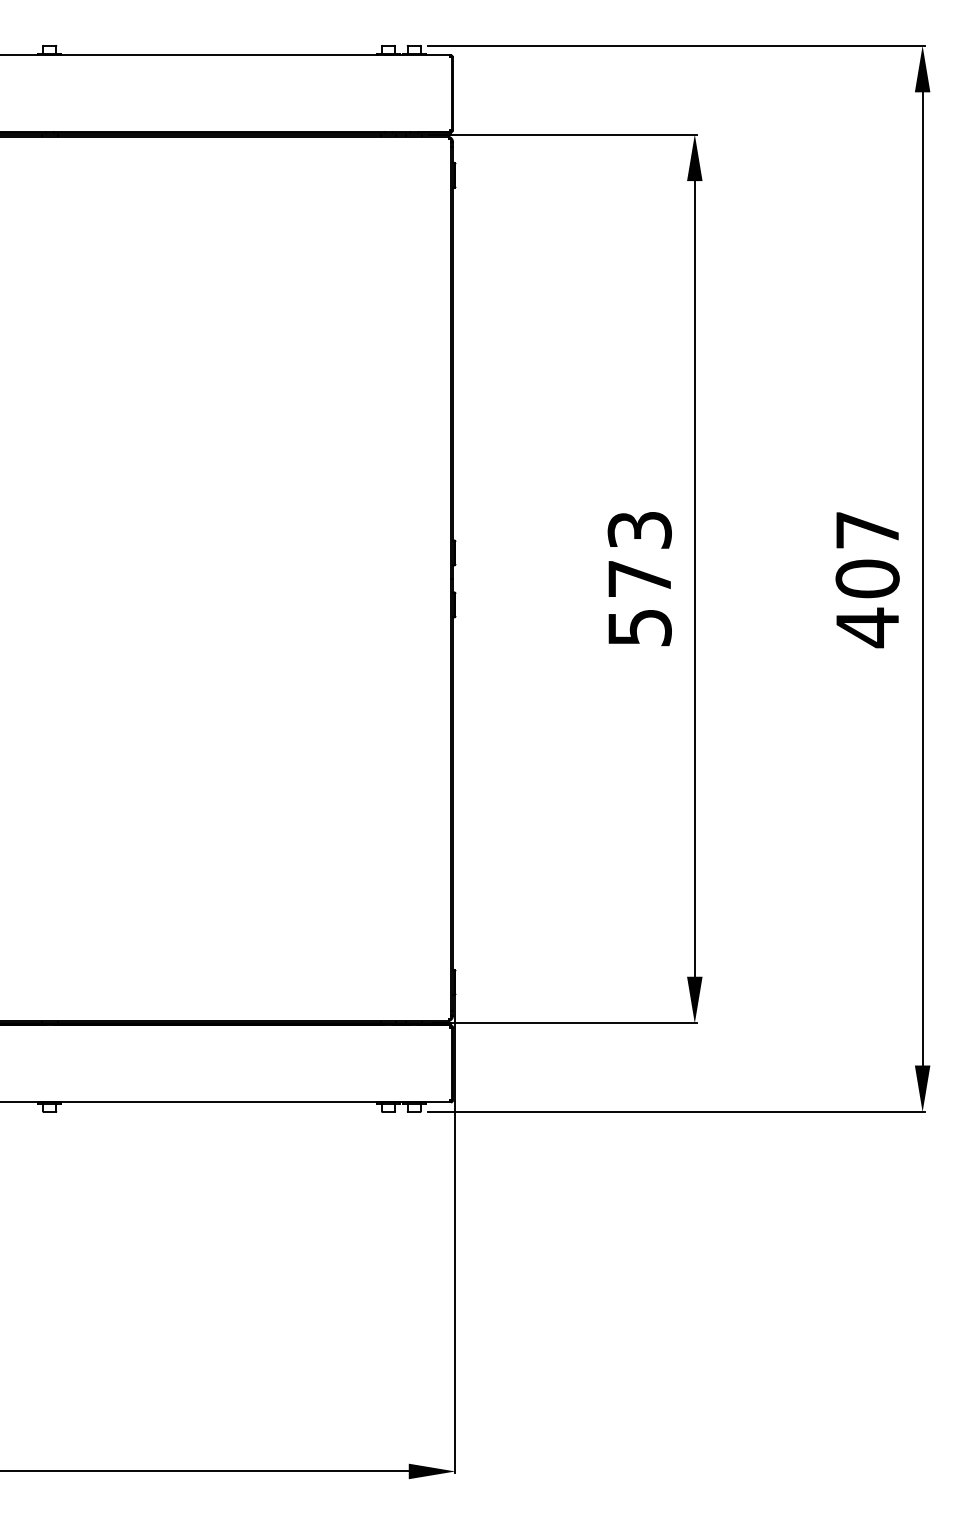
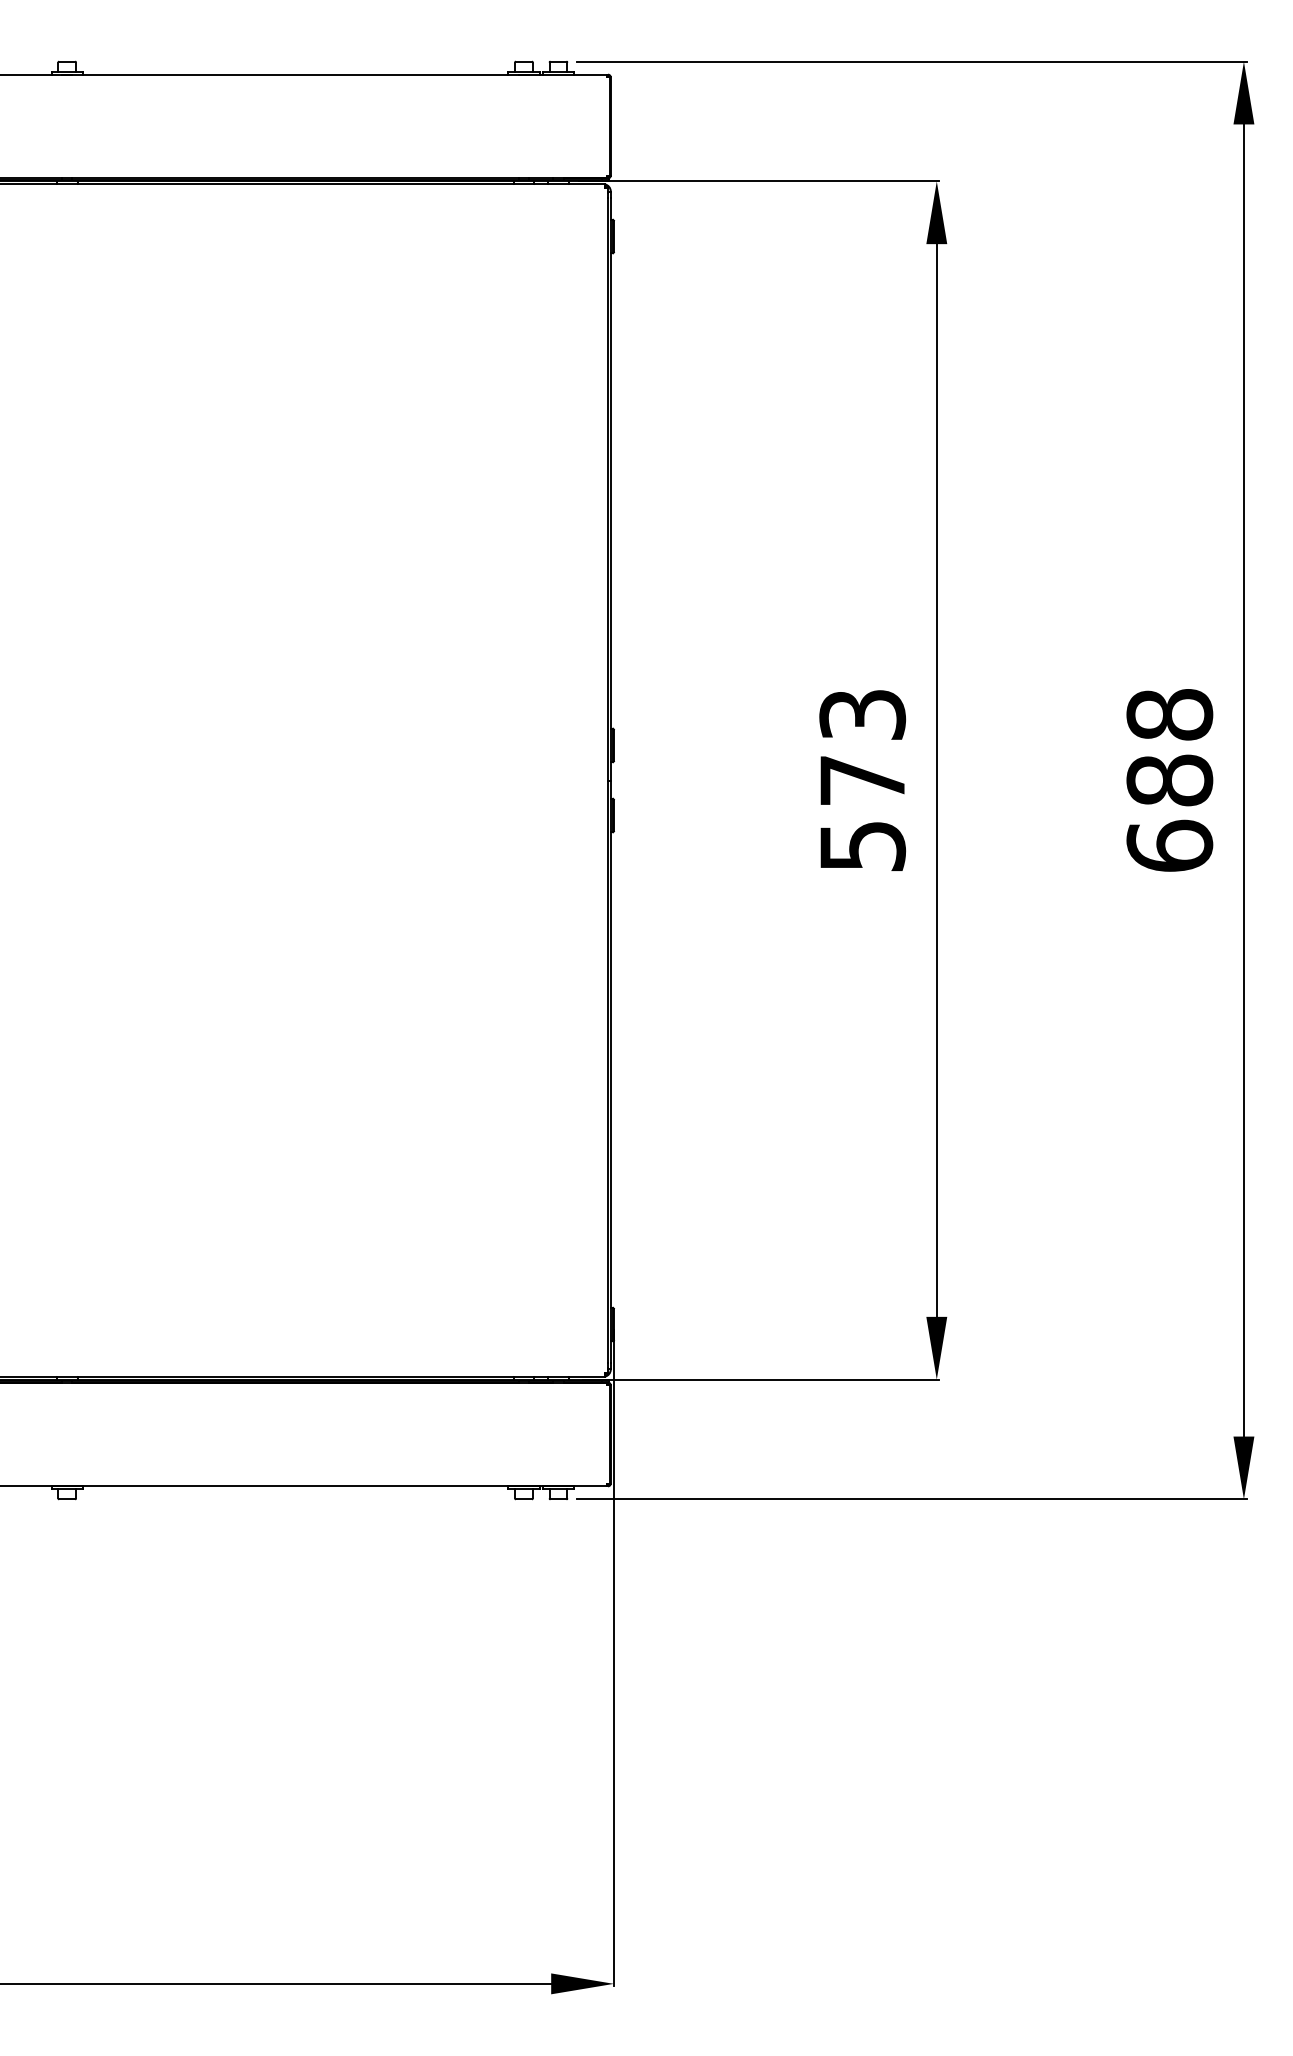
text: (867, 579) -> (1169, 781), 407 -> 688

